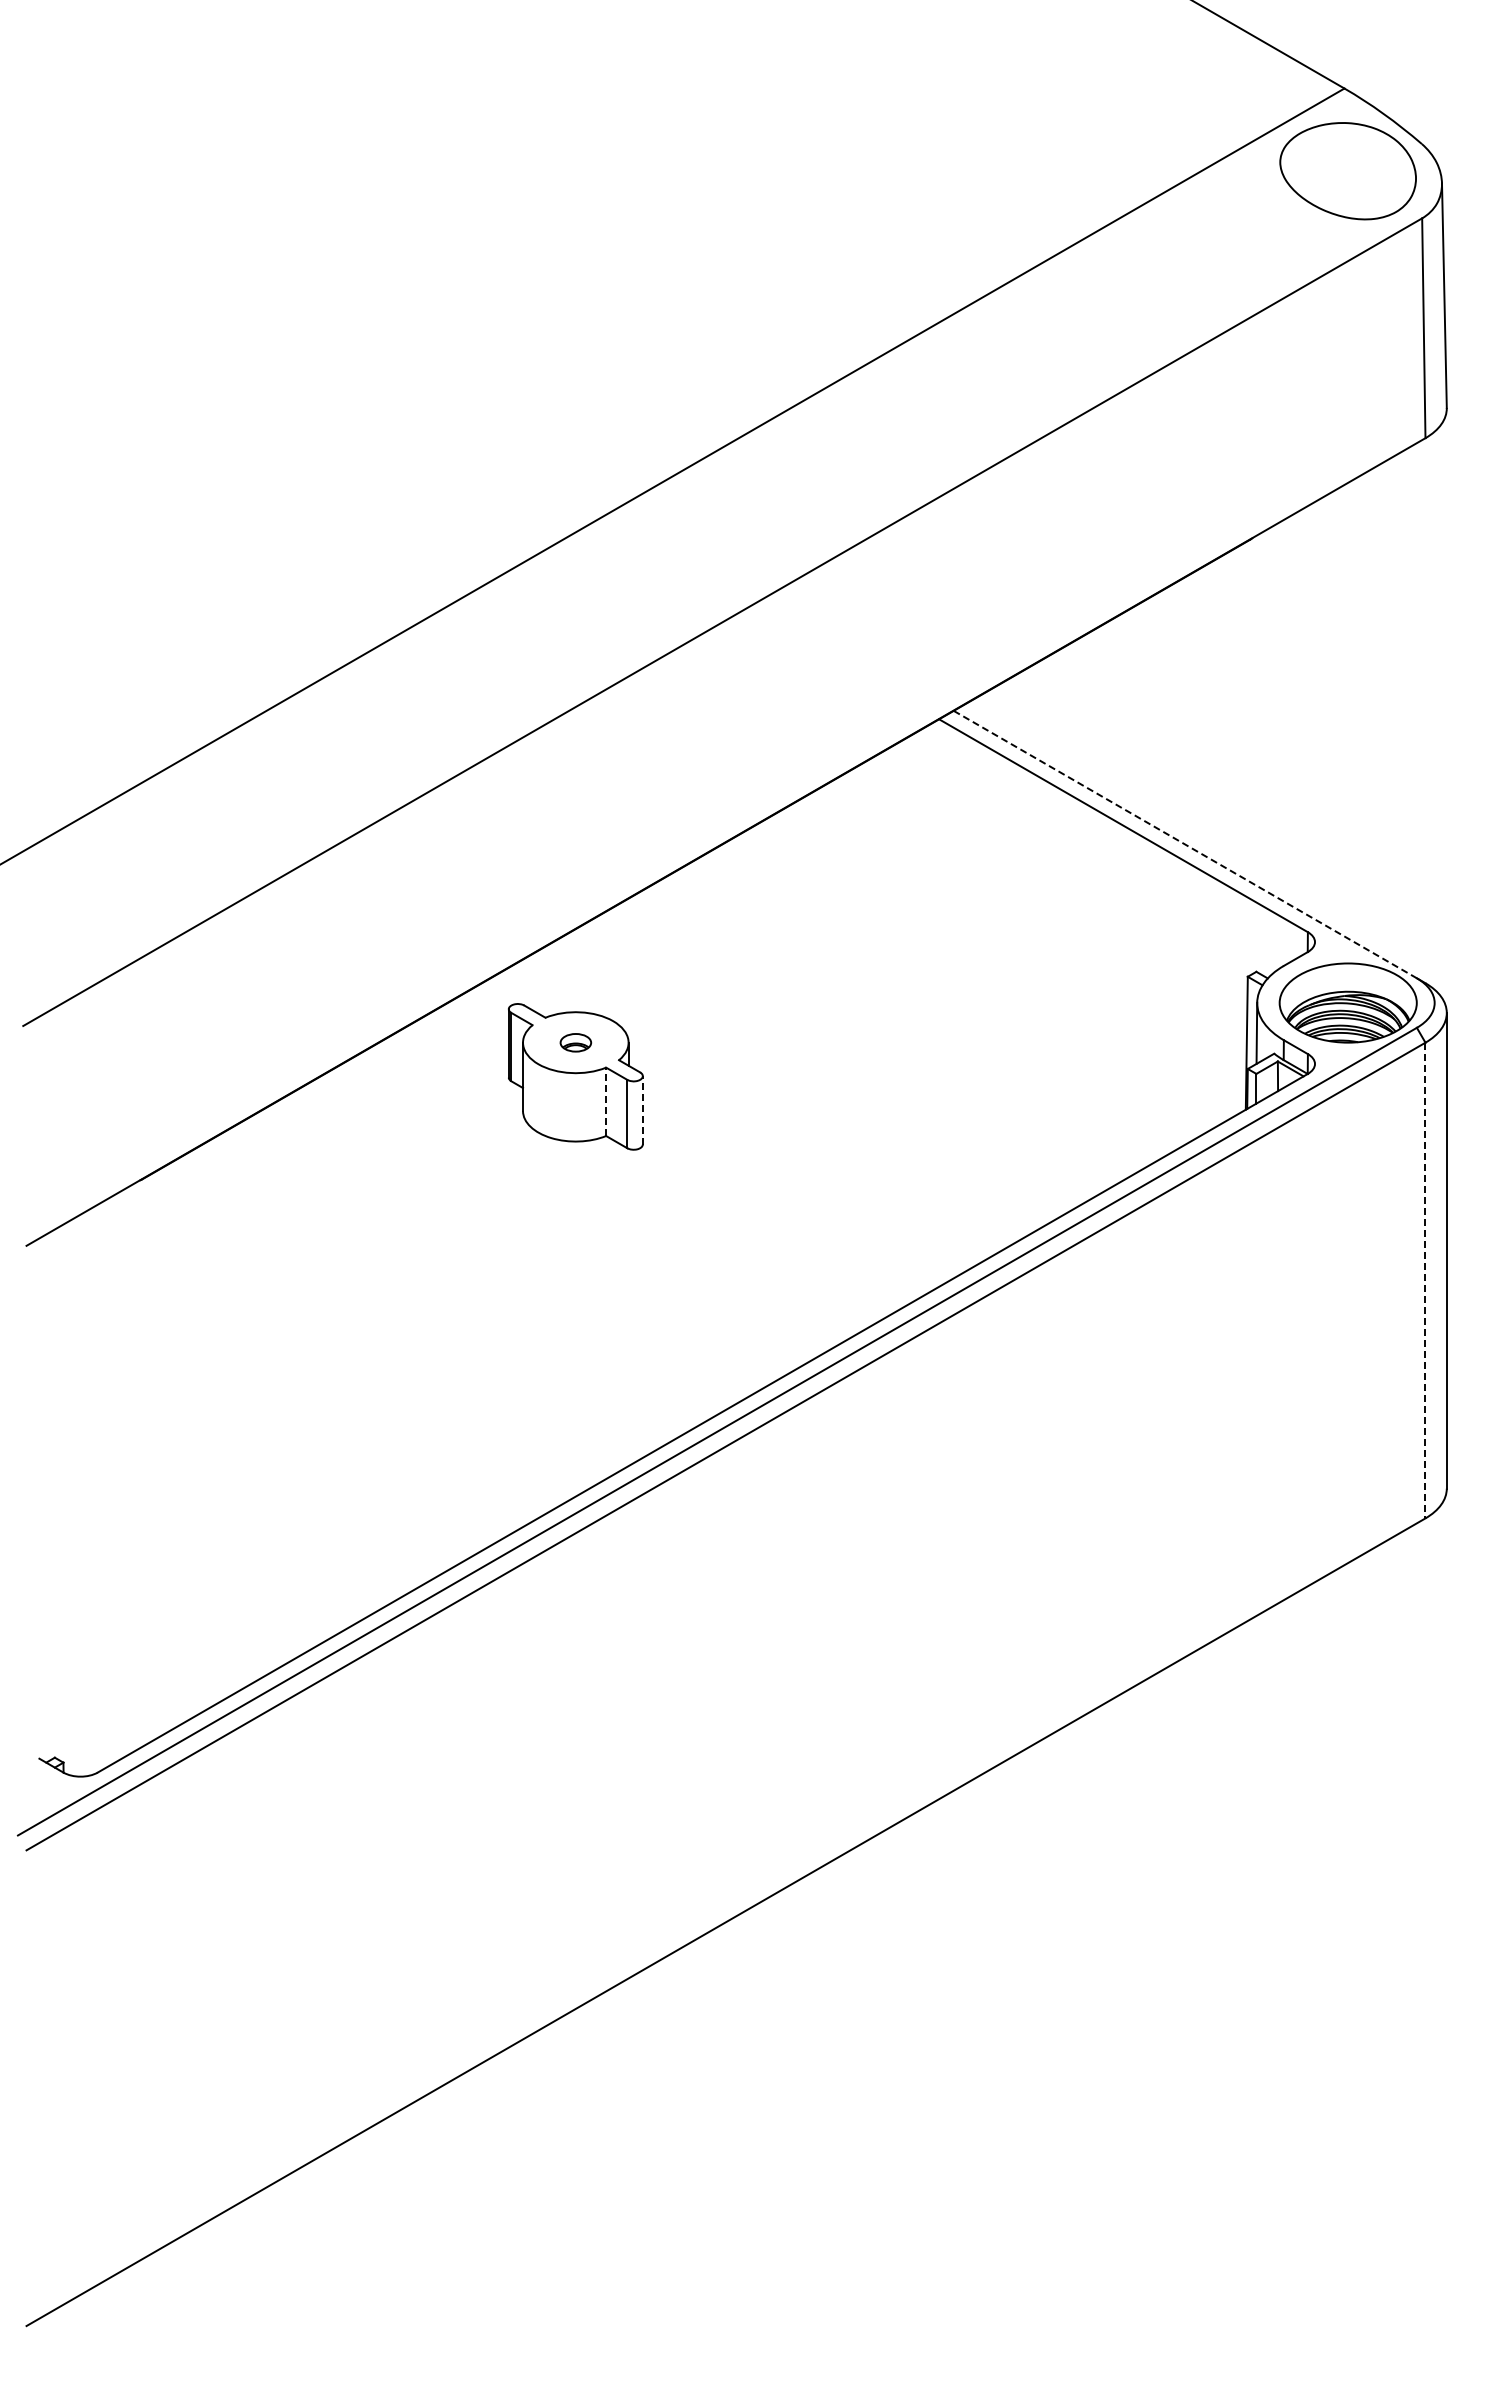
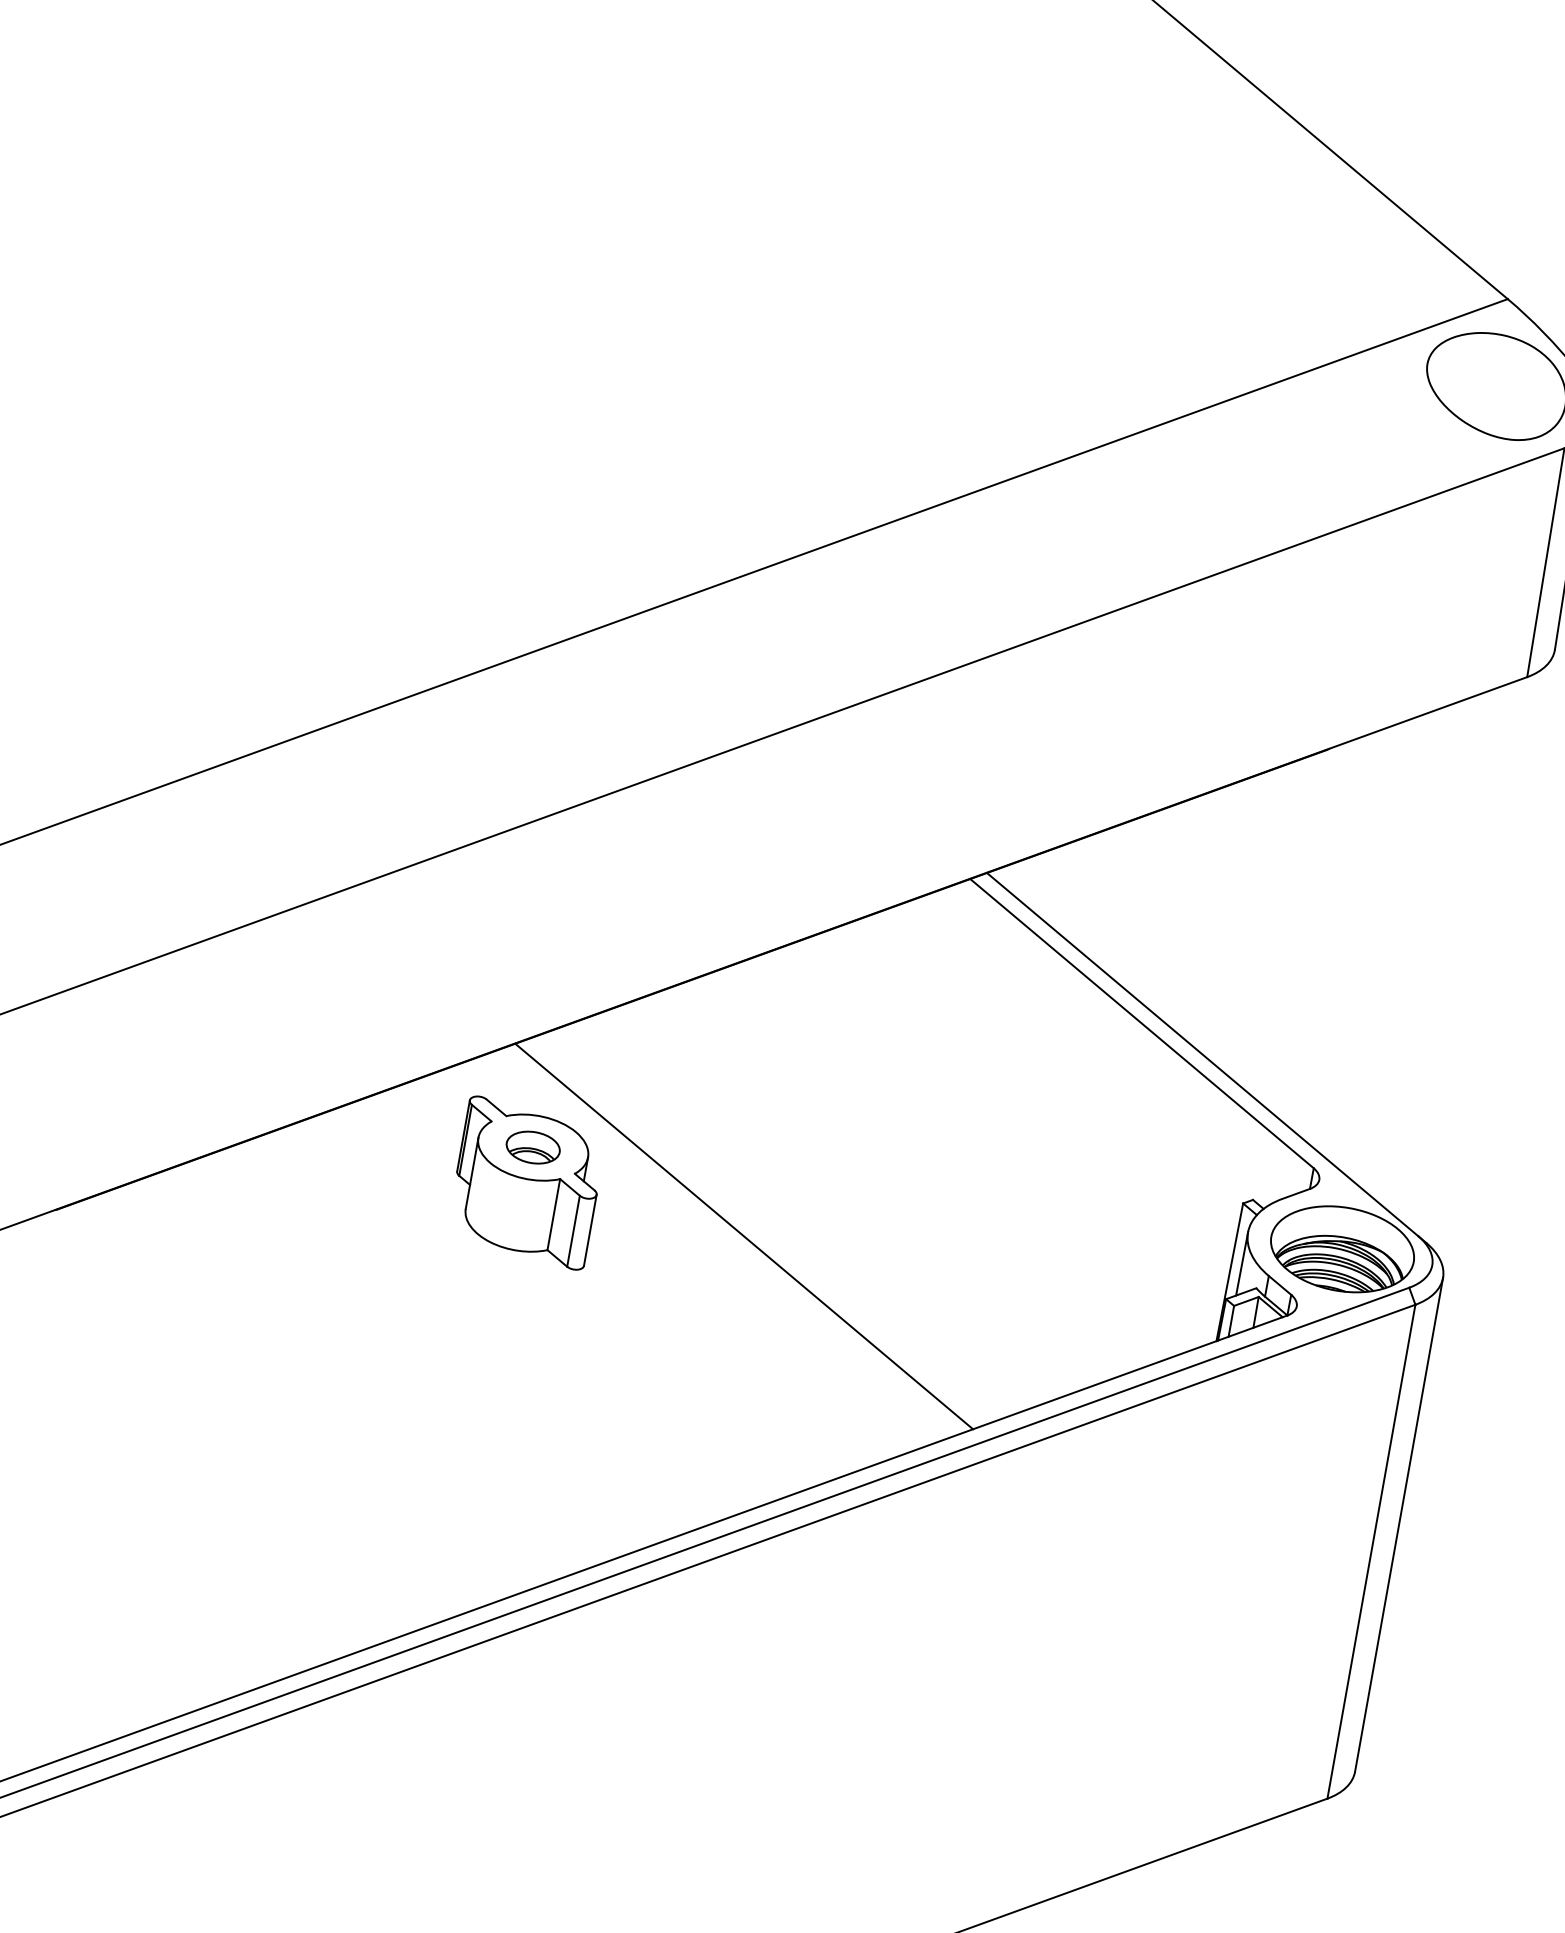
line: (1185, 844) -> (1202, 1054), dashed -> solid
part: (575, 1042) -> (532, 1147), size x1.67
line: (787, 1090) -> (744, 1236), added
line: (606, 1101) -> (554, 1214), dashed -> solid
line: (642, 1109) -> (590, 1229), dashed -> solid
line: (1425, 1280) -> (1371, 1551), dashed -> solid

